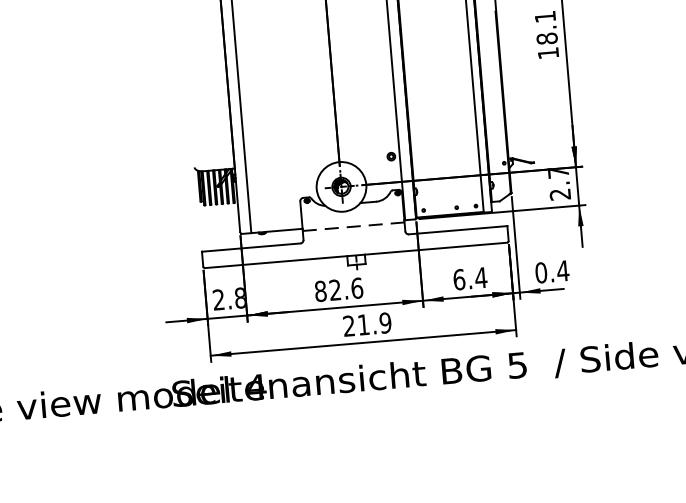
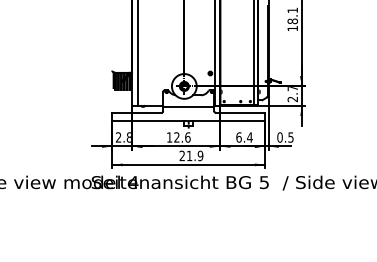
line: (355, 226) -> (189, 106), dashed -> solid
text: (562, 271) -> (290, 137), 0.4 -> 0.5
text: (320, 291) -> (169, 137), 82.6 -> 12.6

